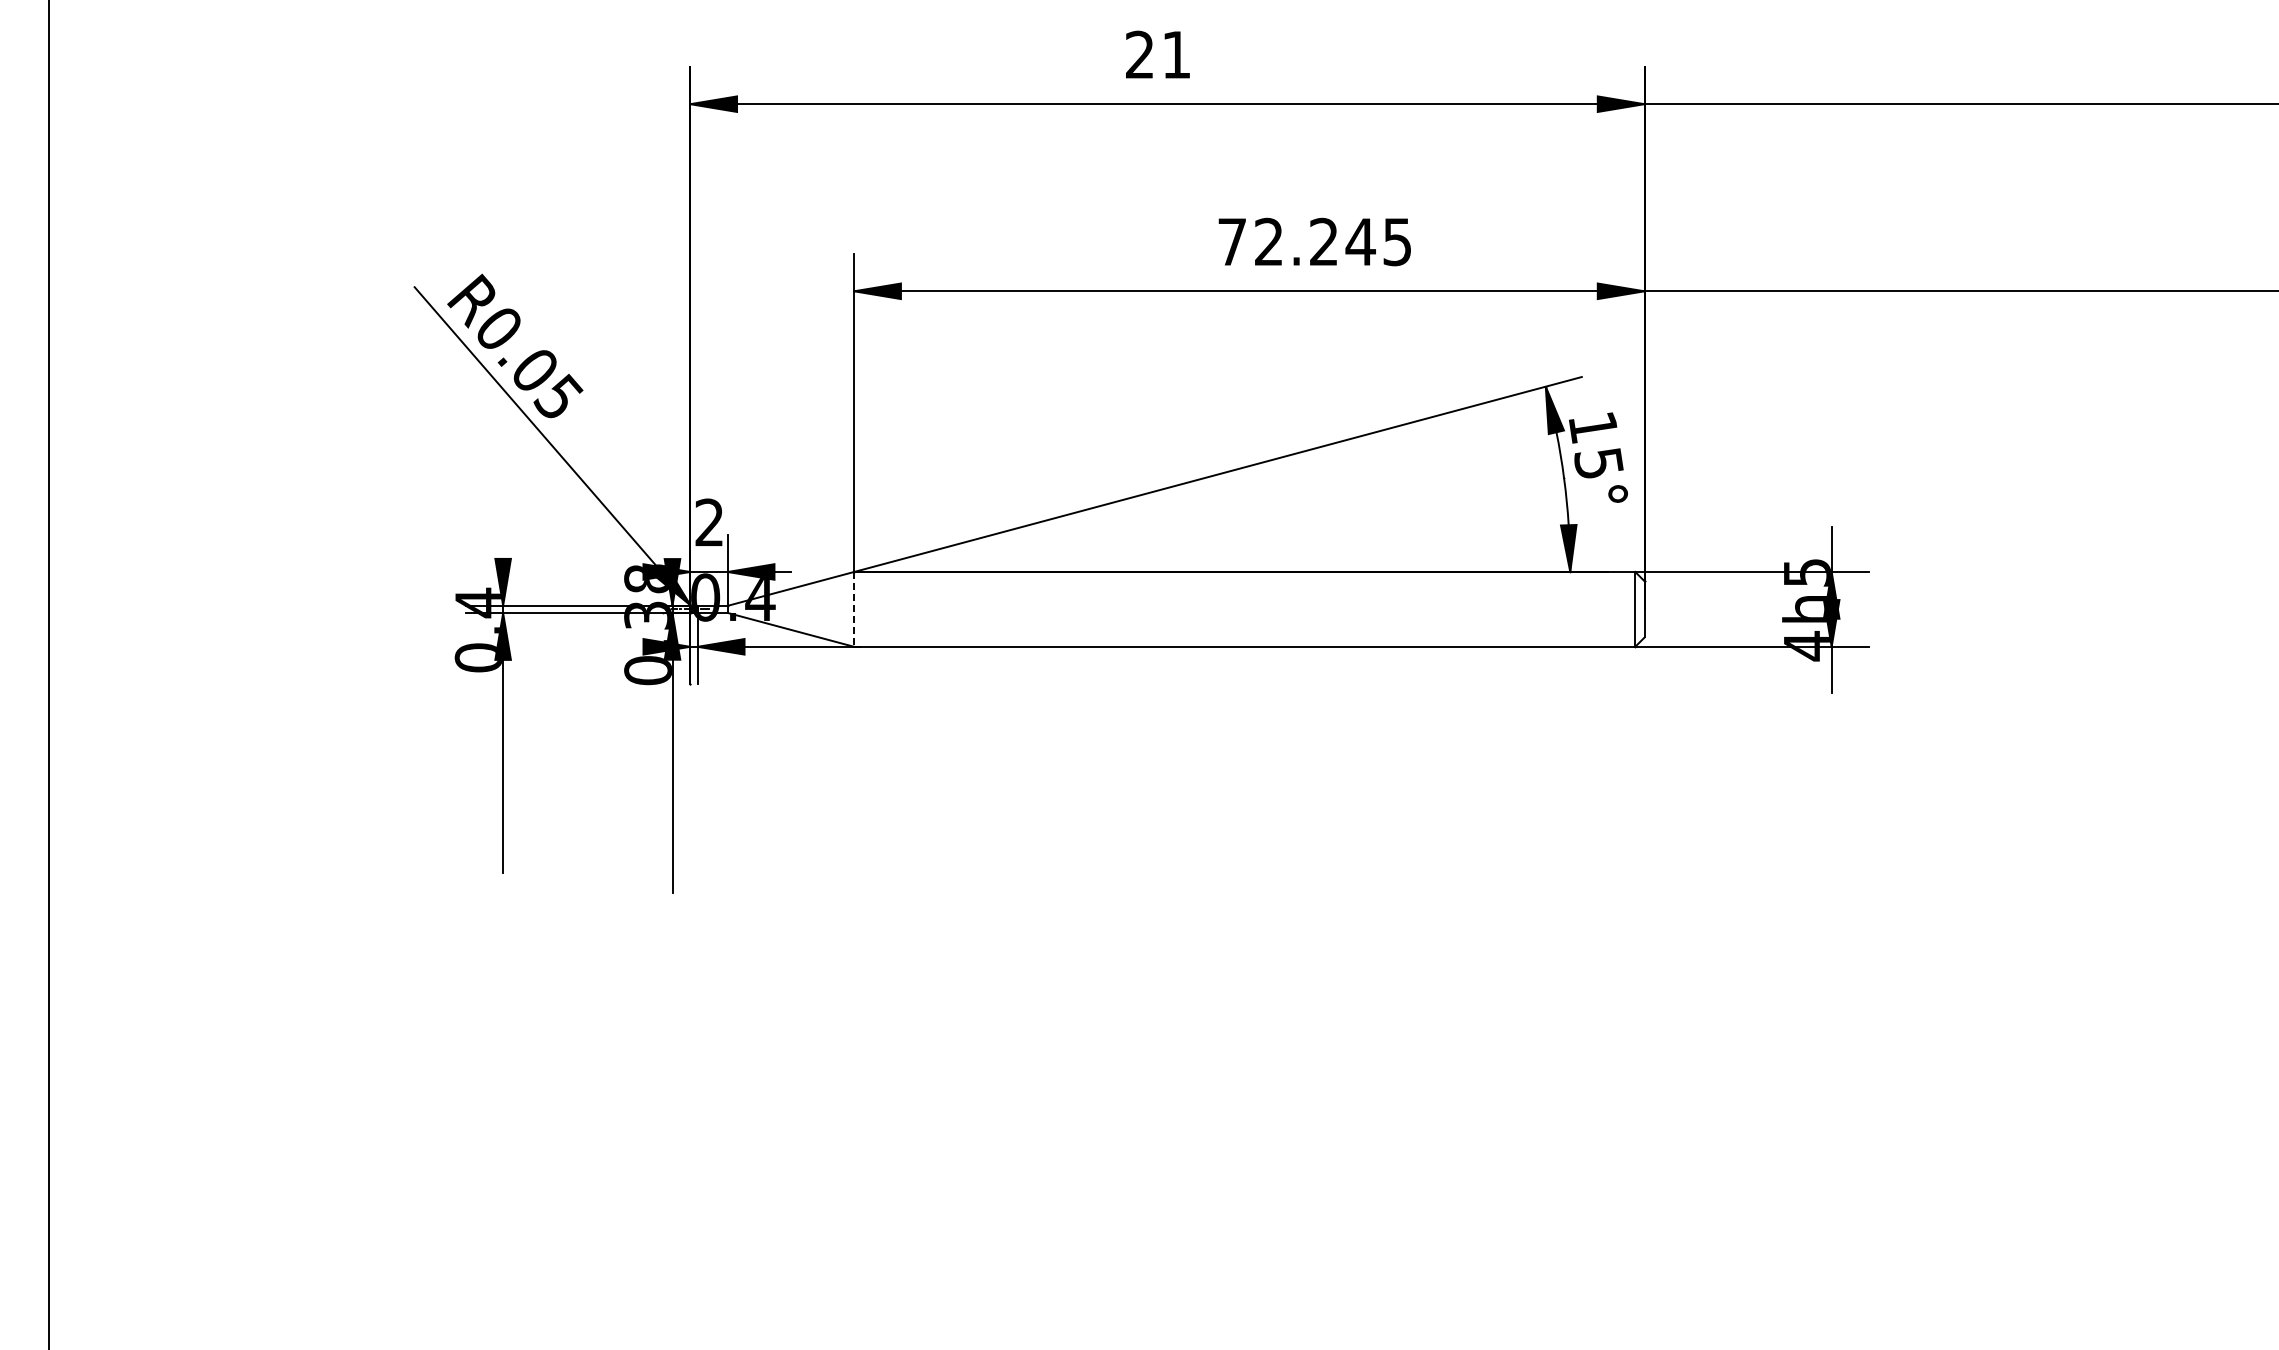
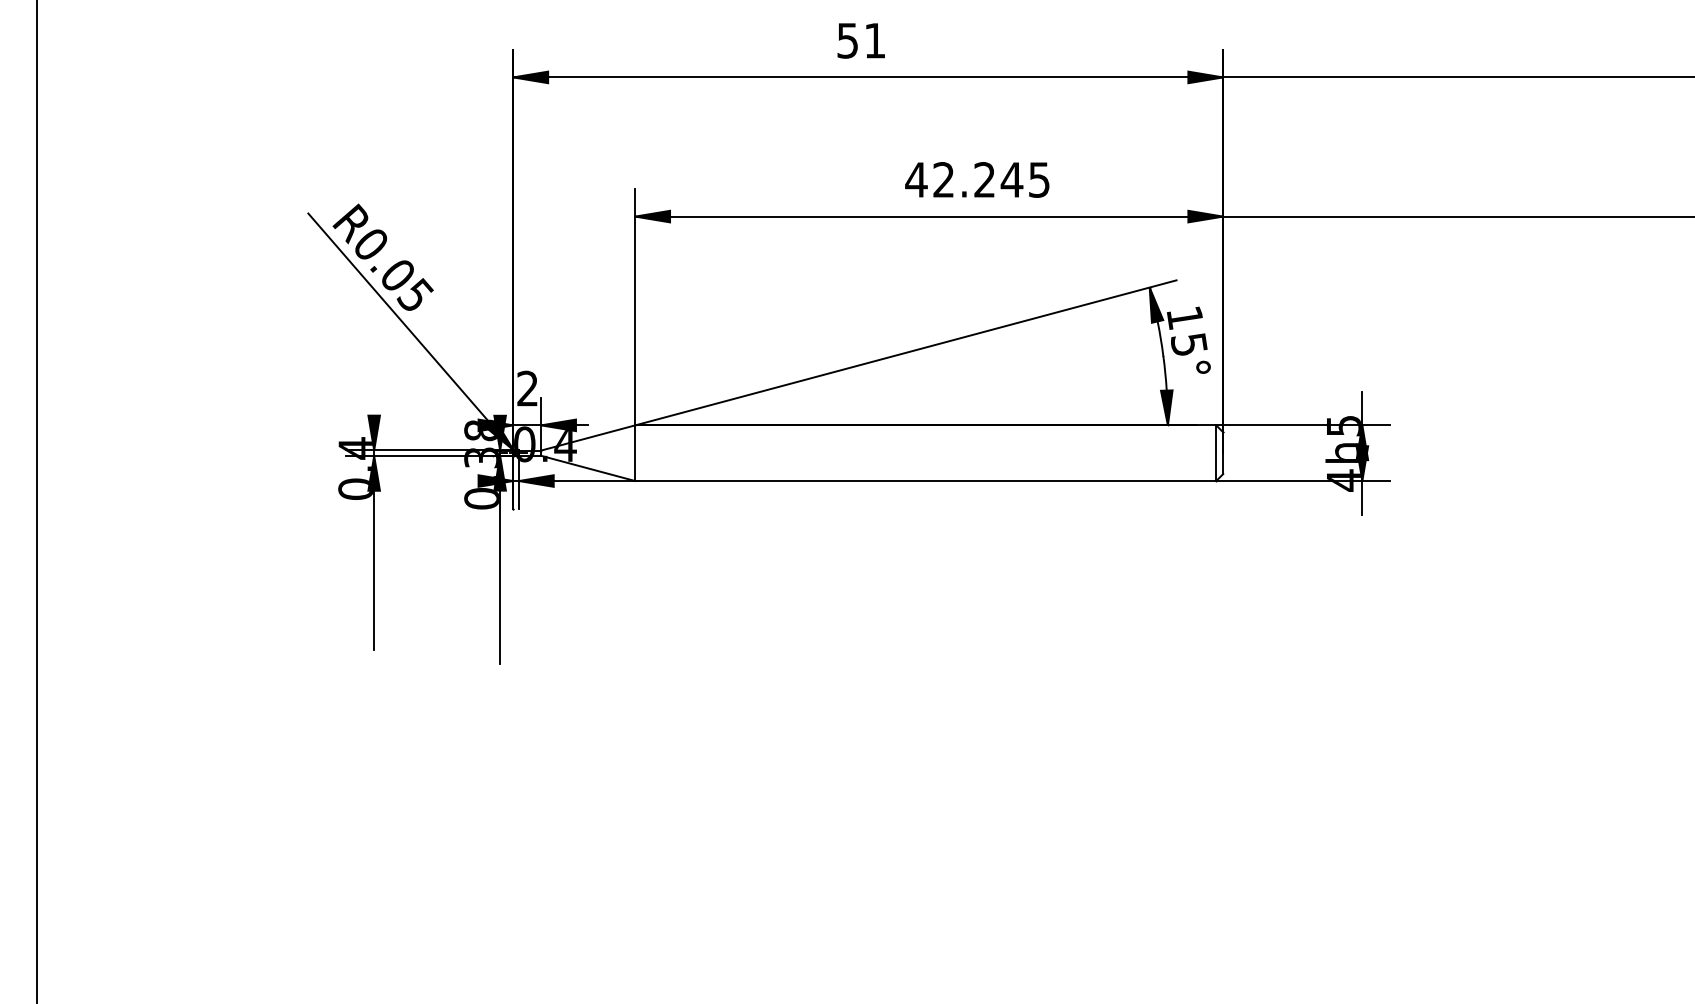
text: (1139, 54) -> (847, 40), 21 -> 51
text: (1232, 241) -> (916, 179), 72.245 -> 42.245
line: (854, 609) -> (635, 453), dashed -> solid

